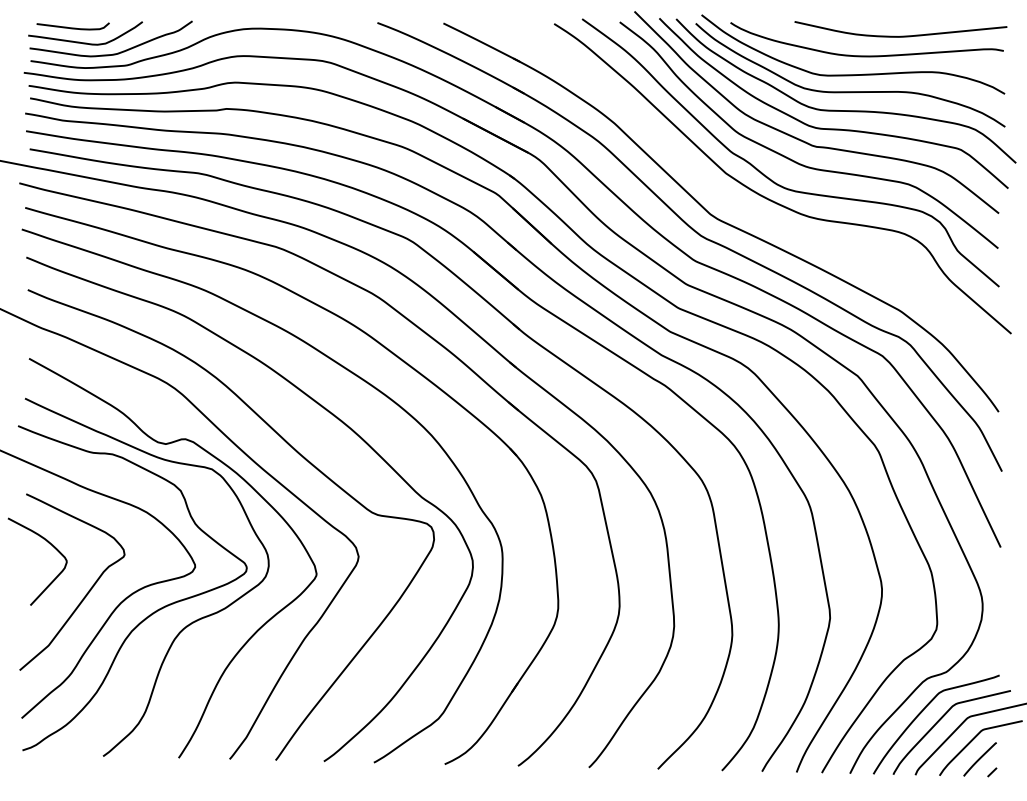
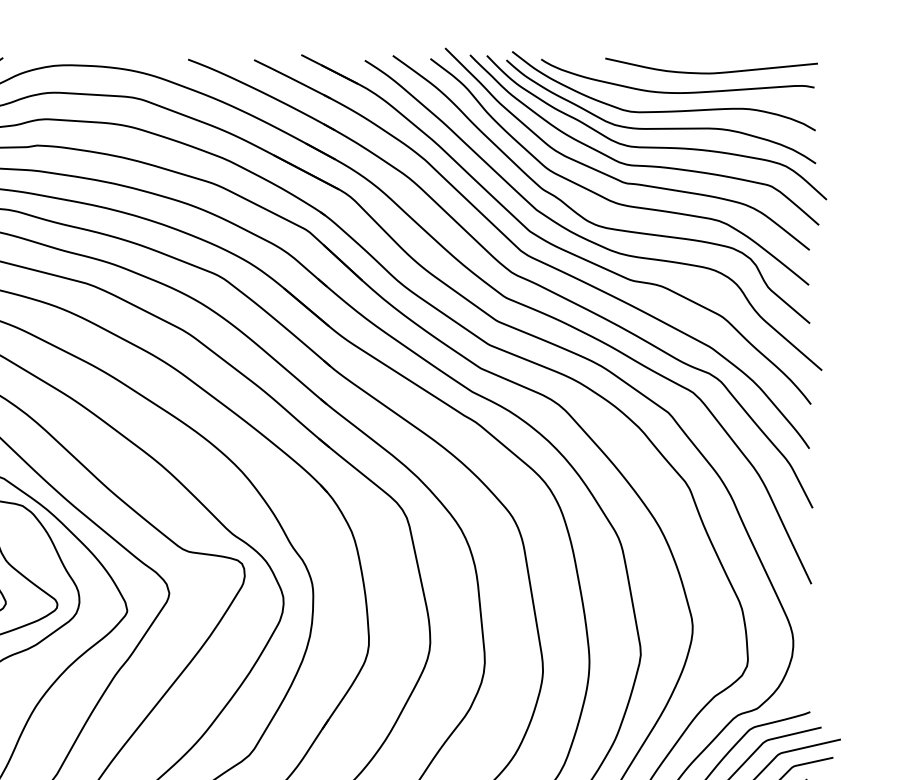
part: (739, 205) -> (550, 242), added

